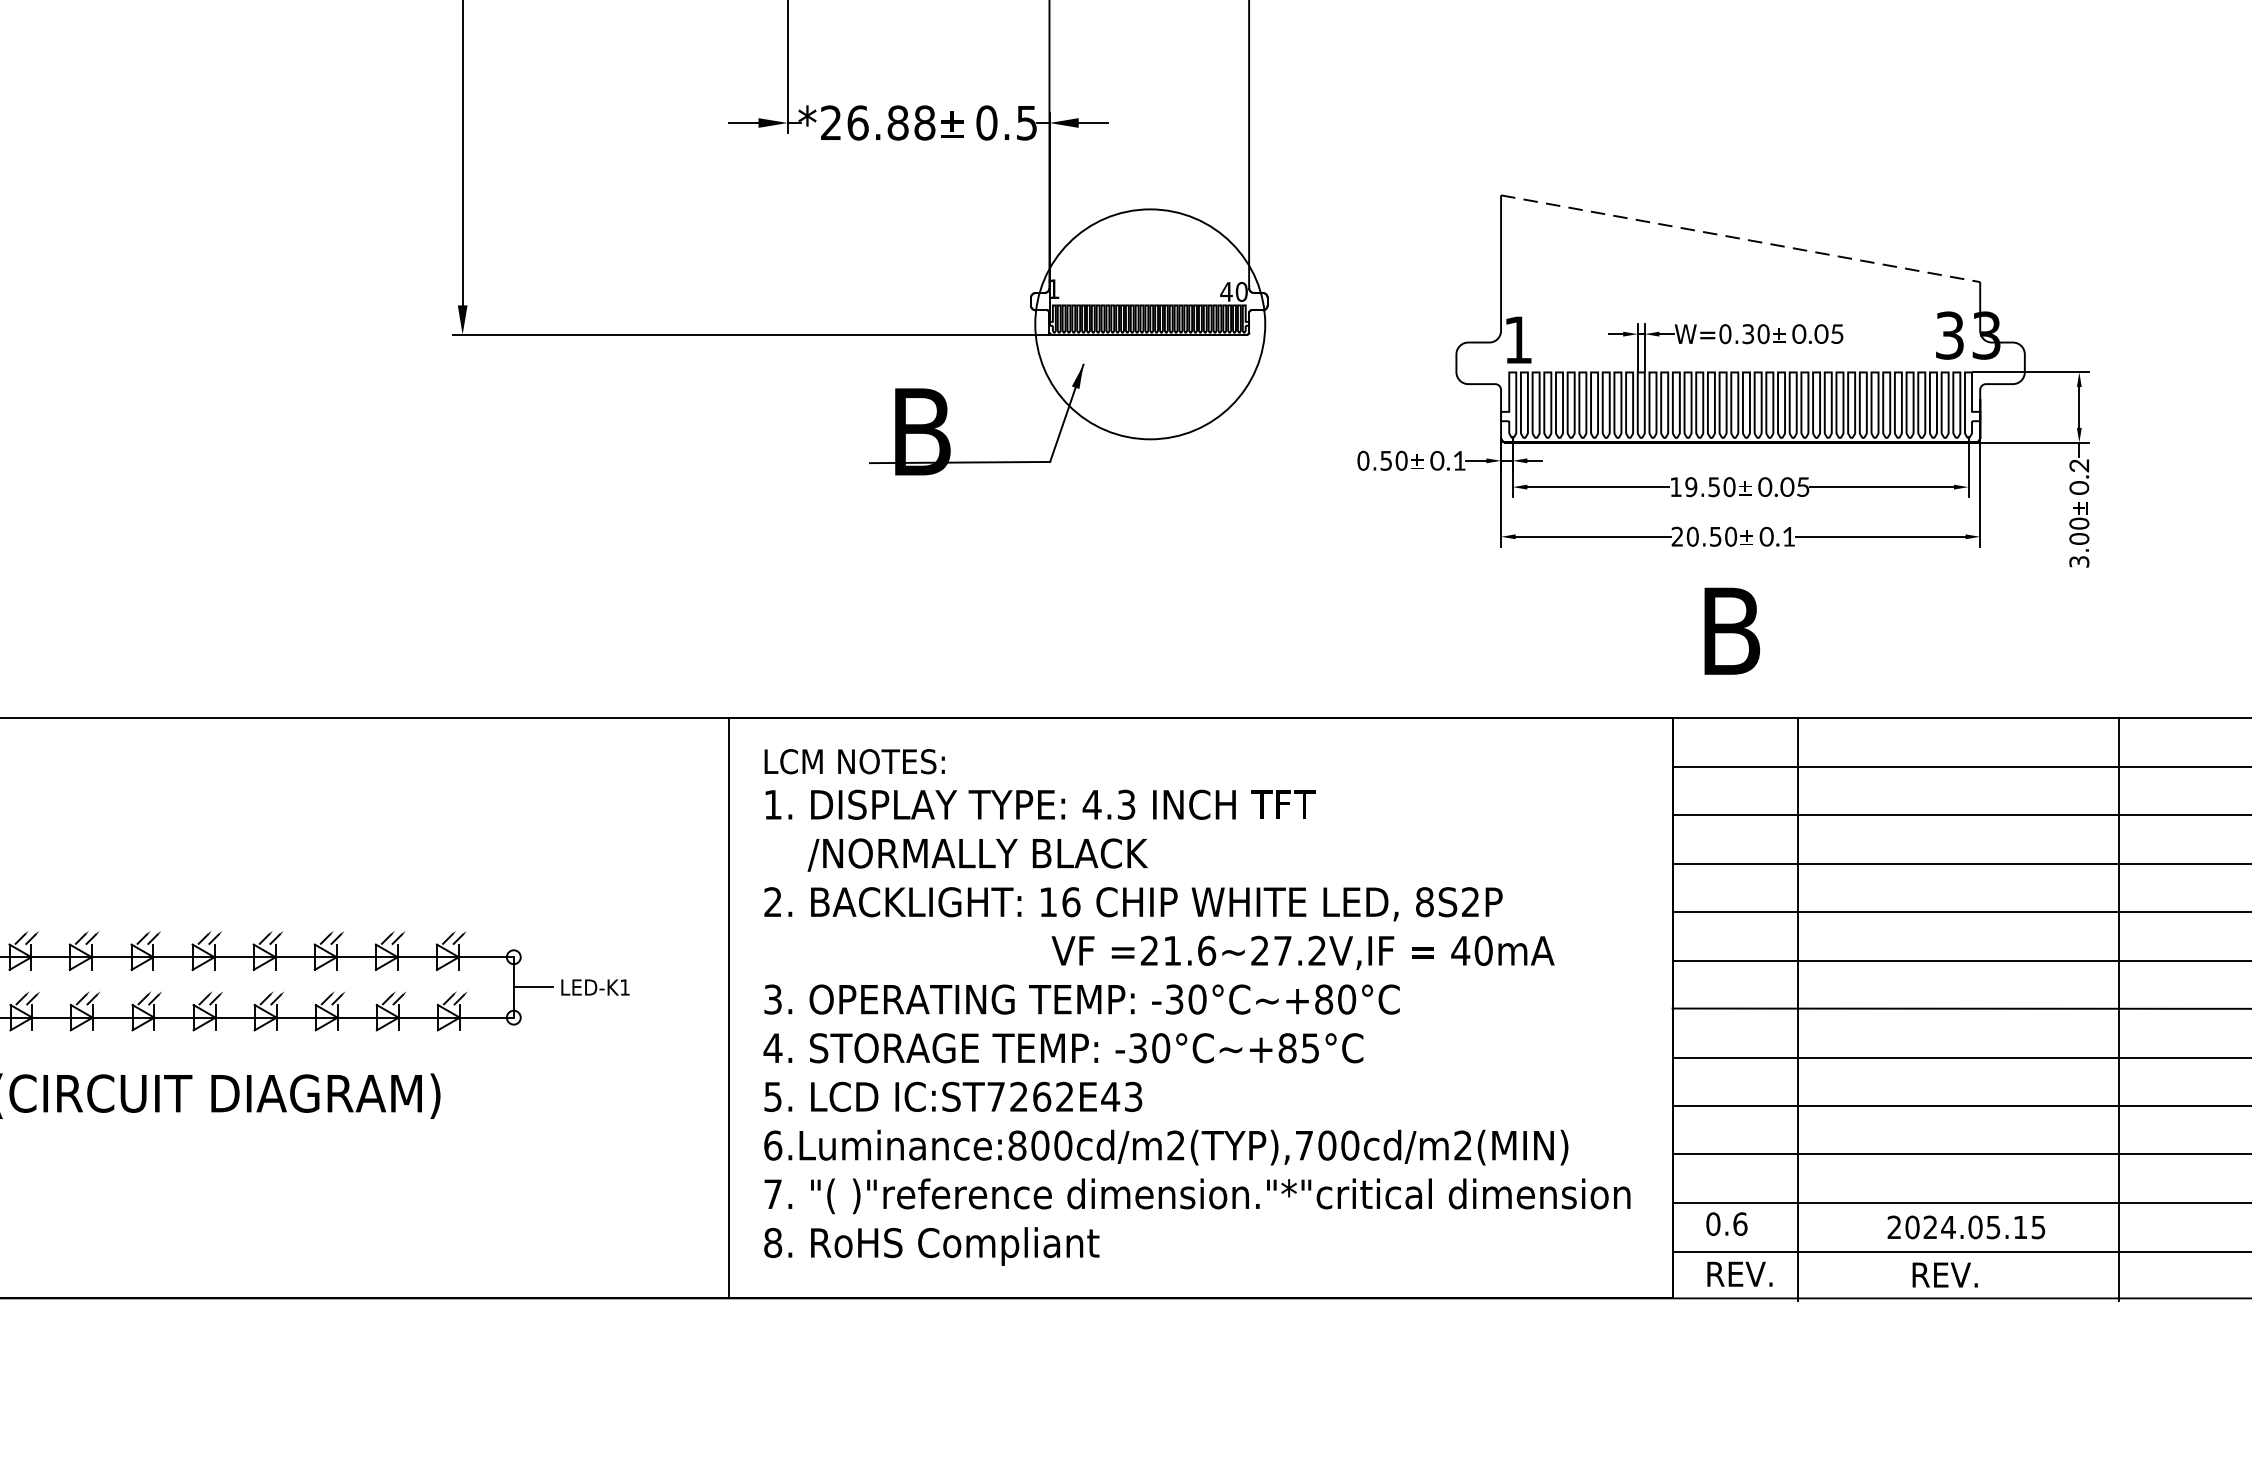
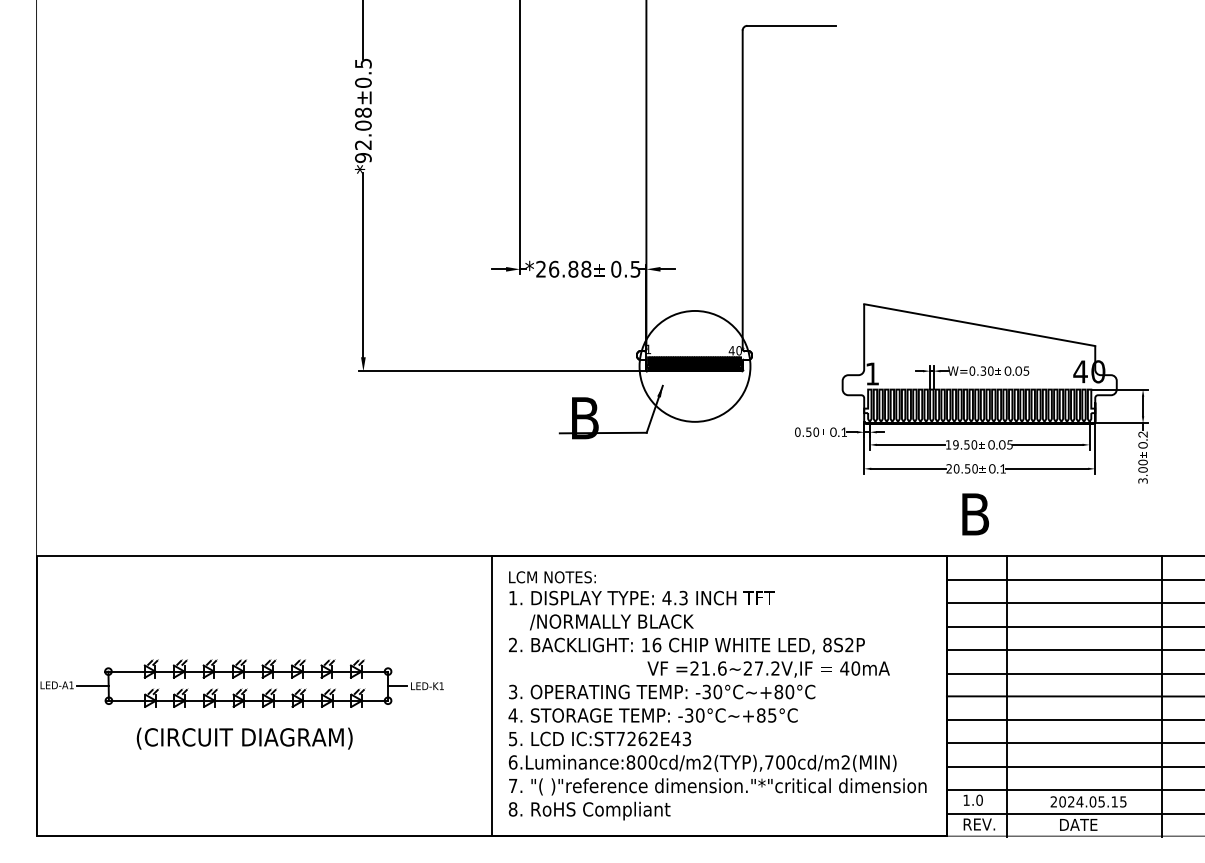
line: (1742, 239) -> (980, 325), dashed -> solid
text: (1968, 334) -> (1089, 371), 33 -> 40
text: (1725, 1222) -> (972, 799), 0.6 -> 1.0
text: (1945, 1274) -> (1078, 824), REV. -> DATE

